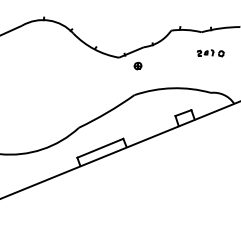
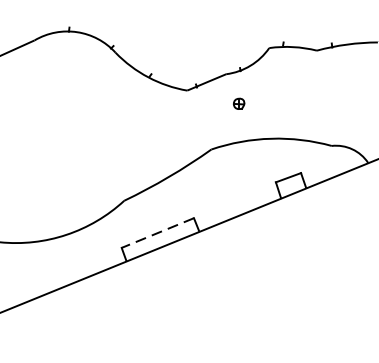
part: (210, 53) -> (331, 84), removed
part: (137, 65) -> (238, 102), moved
line: (100, 148) -> (158, 233), solid -> dashed

